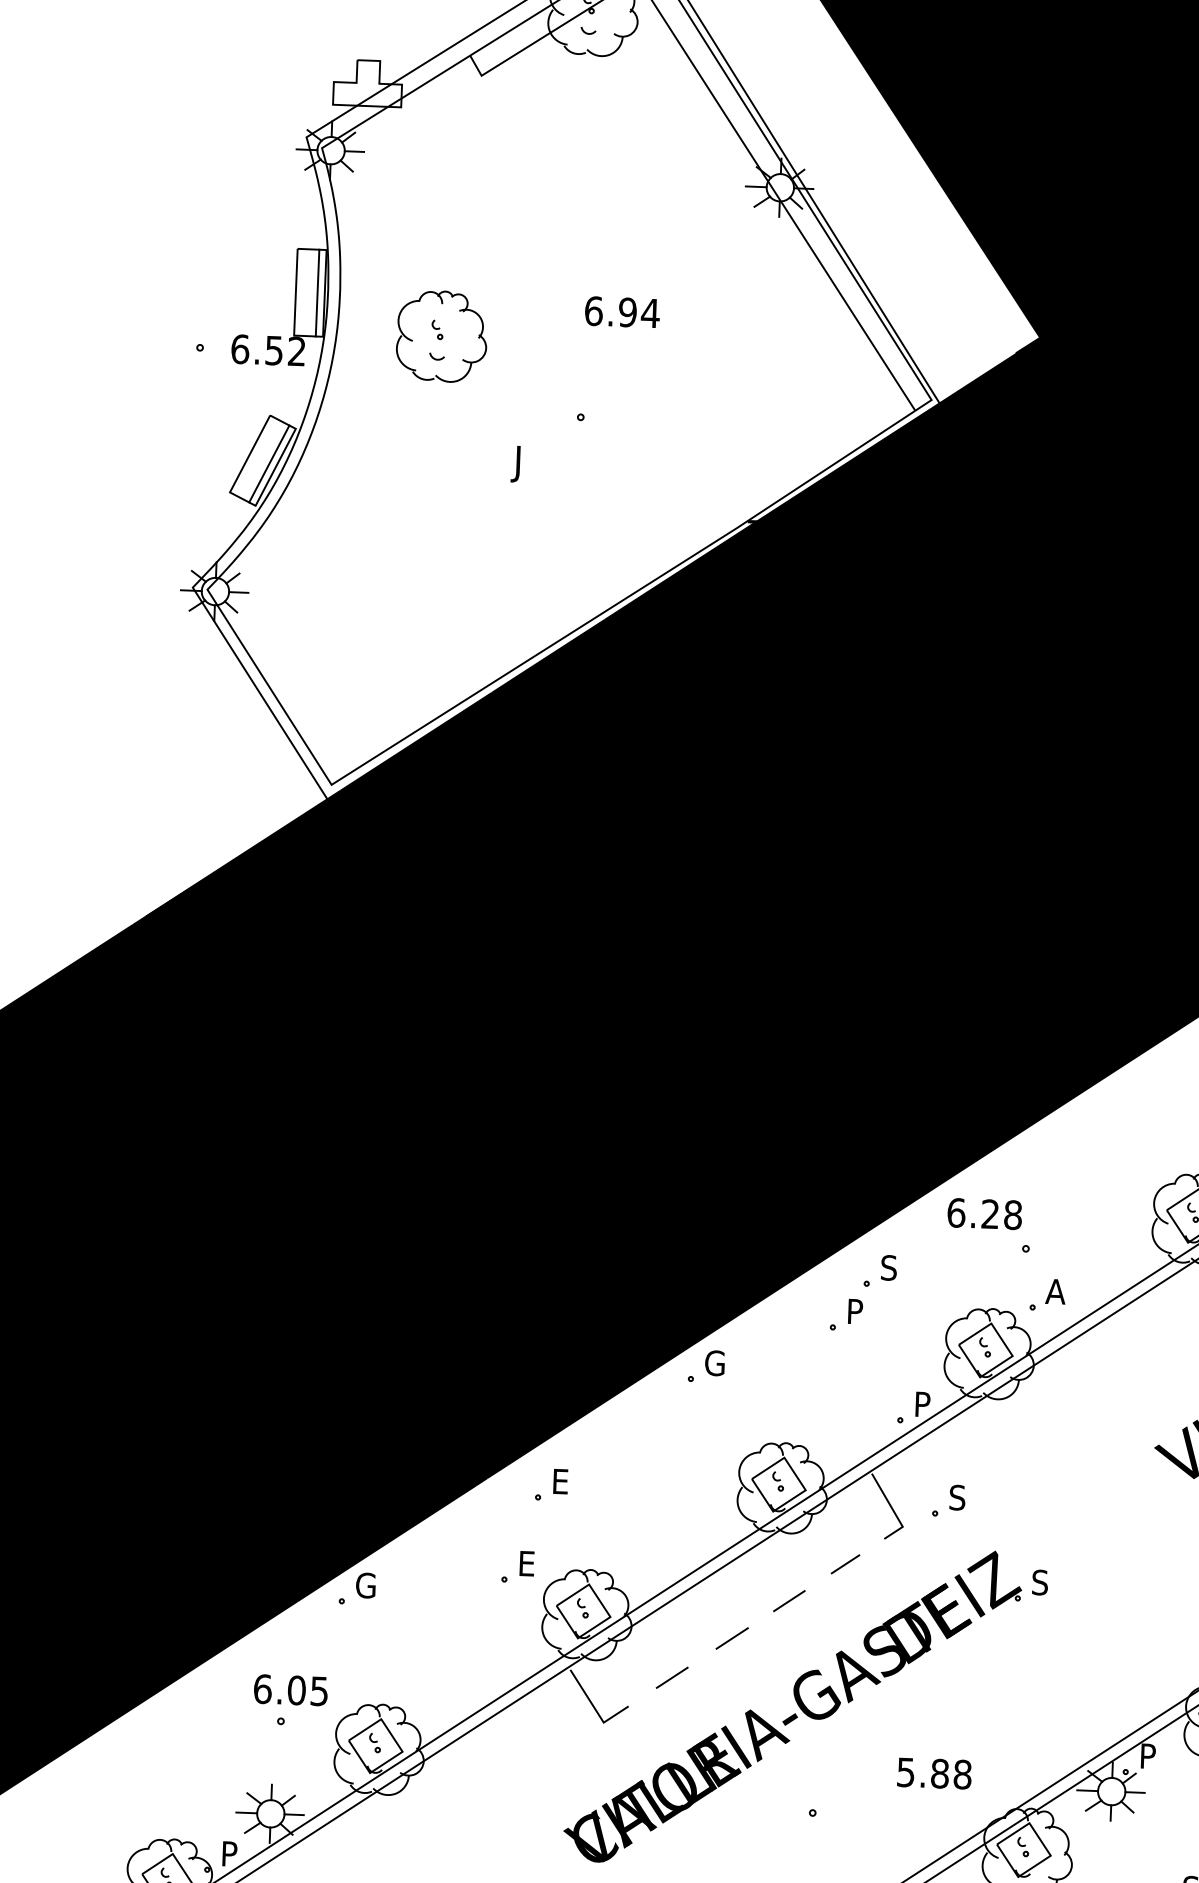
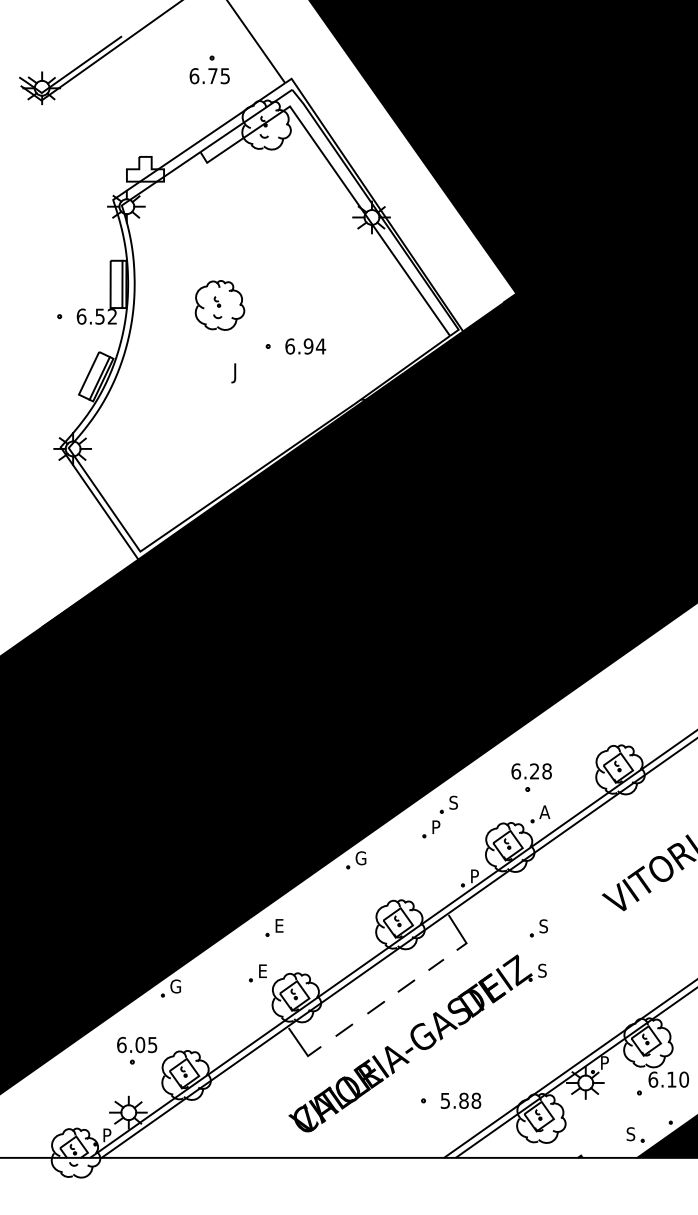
text: (622, 312) -> (305, 346), moved
part: (441, 336) -> (219, 305), moved
text: (984, 1214) -> (531, 771), moved
part: (947, 1501) -> (538, 928), moved
text: (933, 1772) -> (460, 1100), moved

